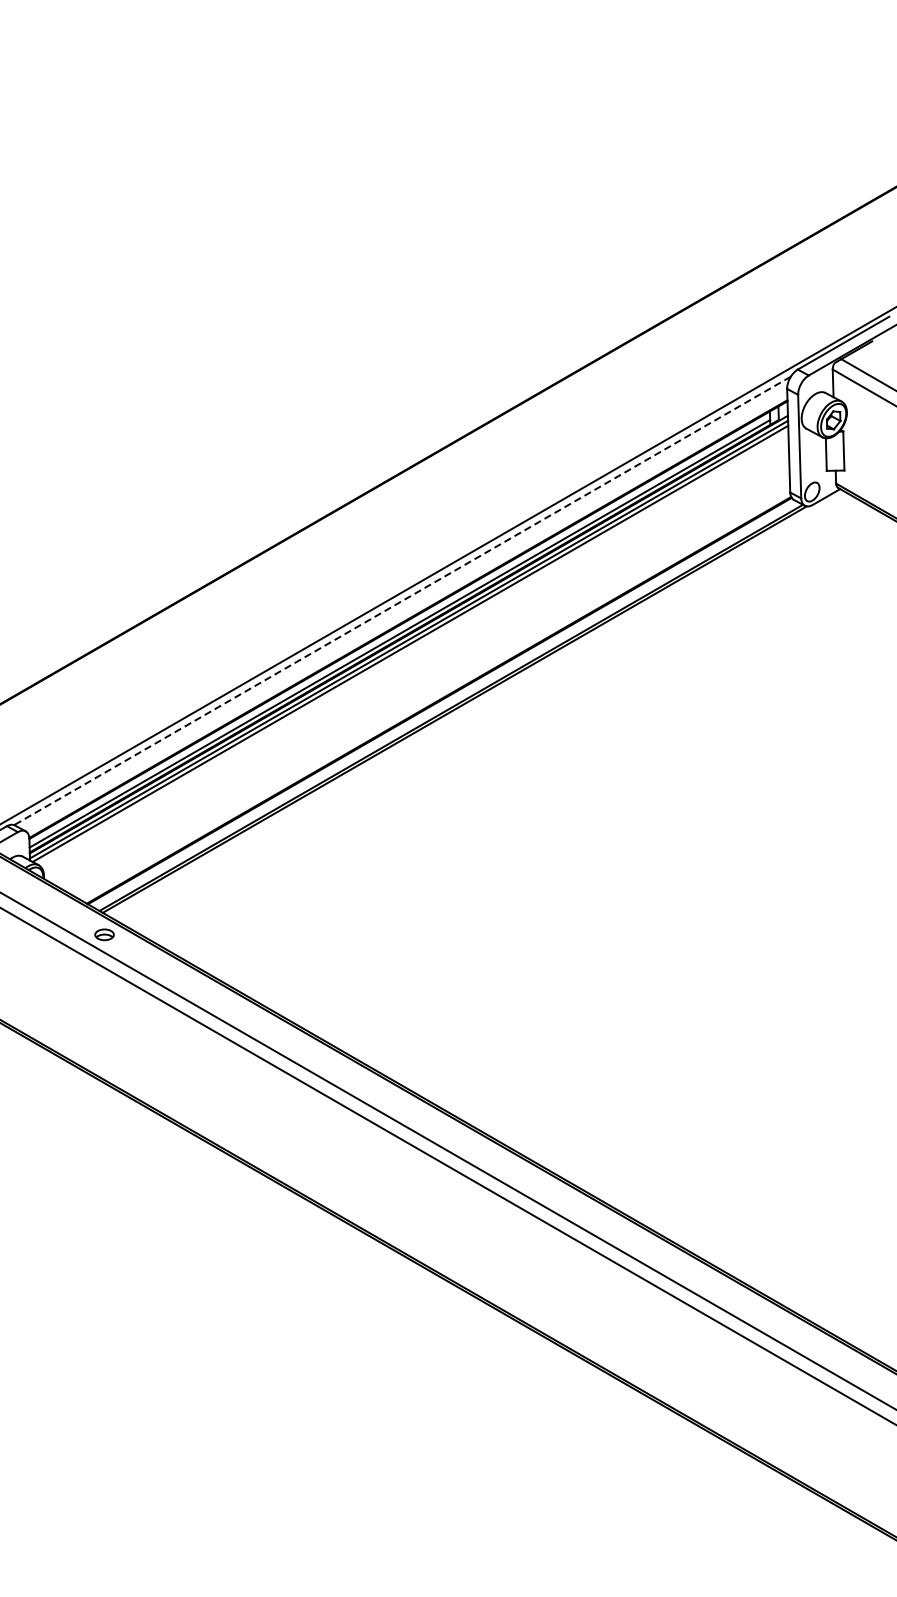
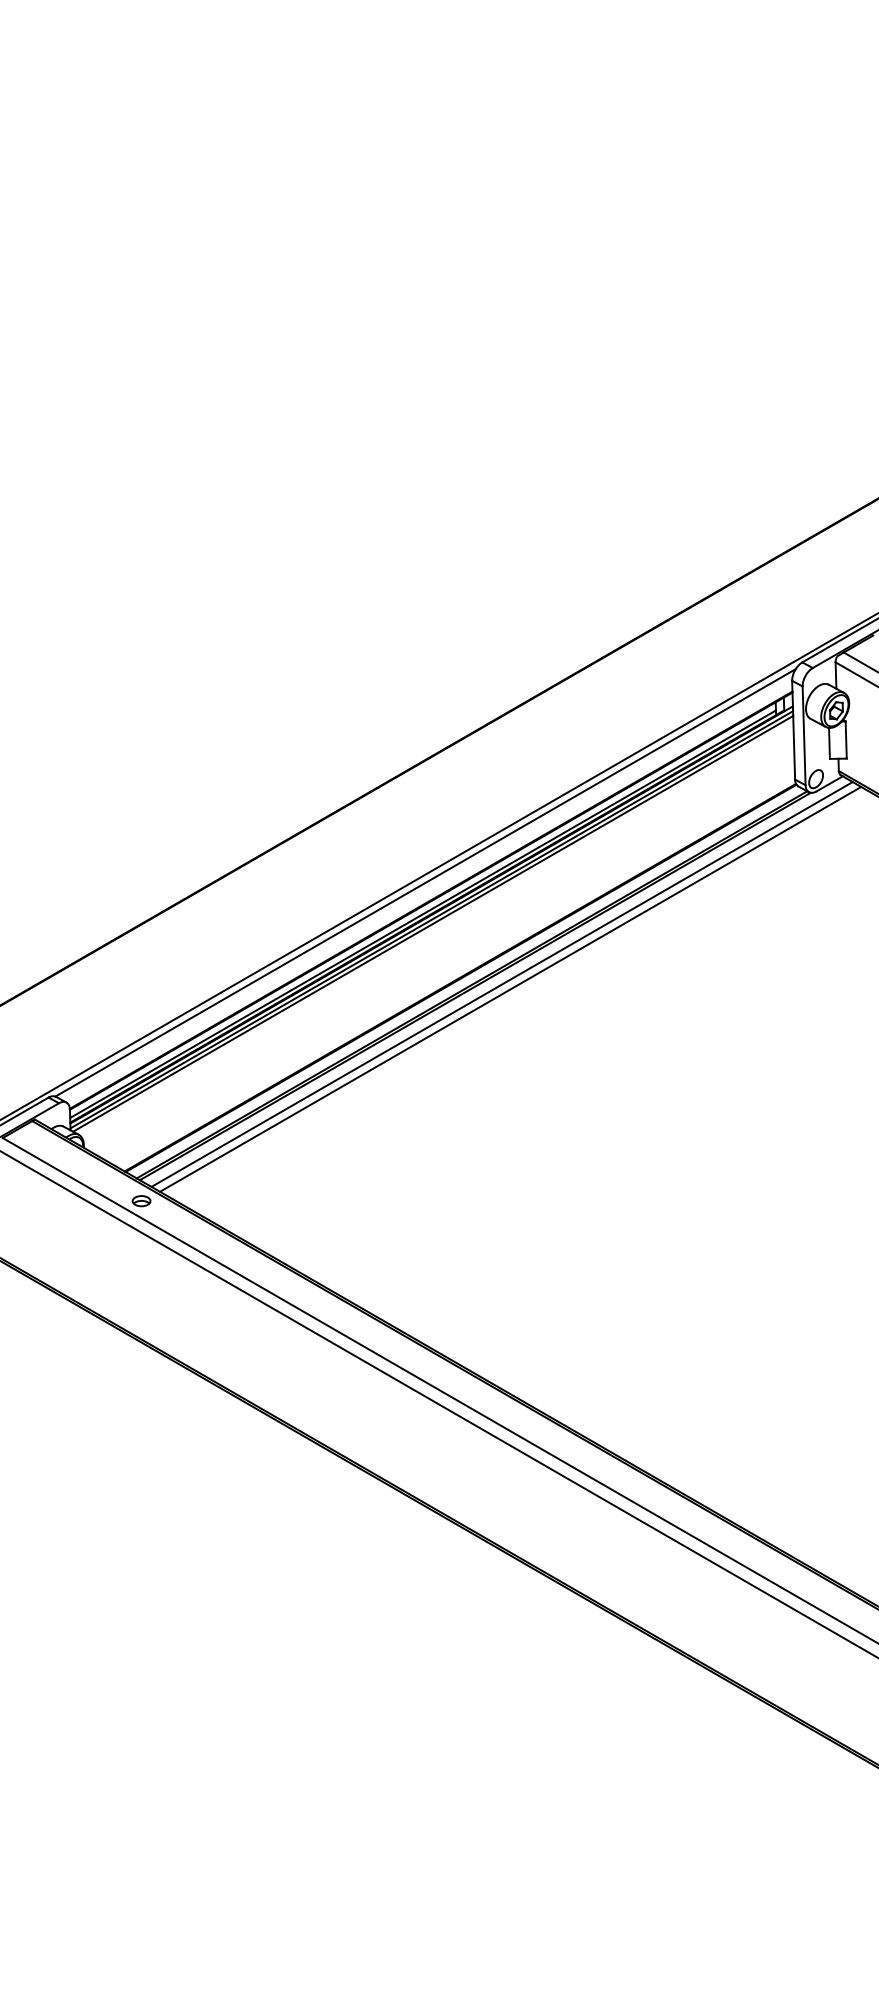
line: (402, 601) -> (425, 883), dashed -> solid
line: (482, 707) -> (501, 984), added
line: (491, 711) -> (510, 988), added

